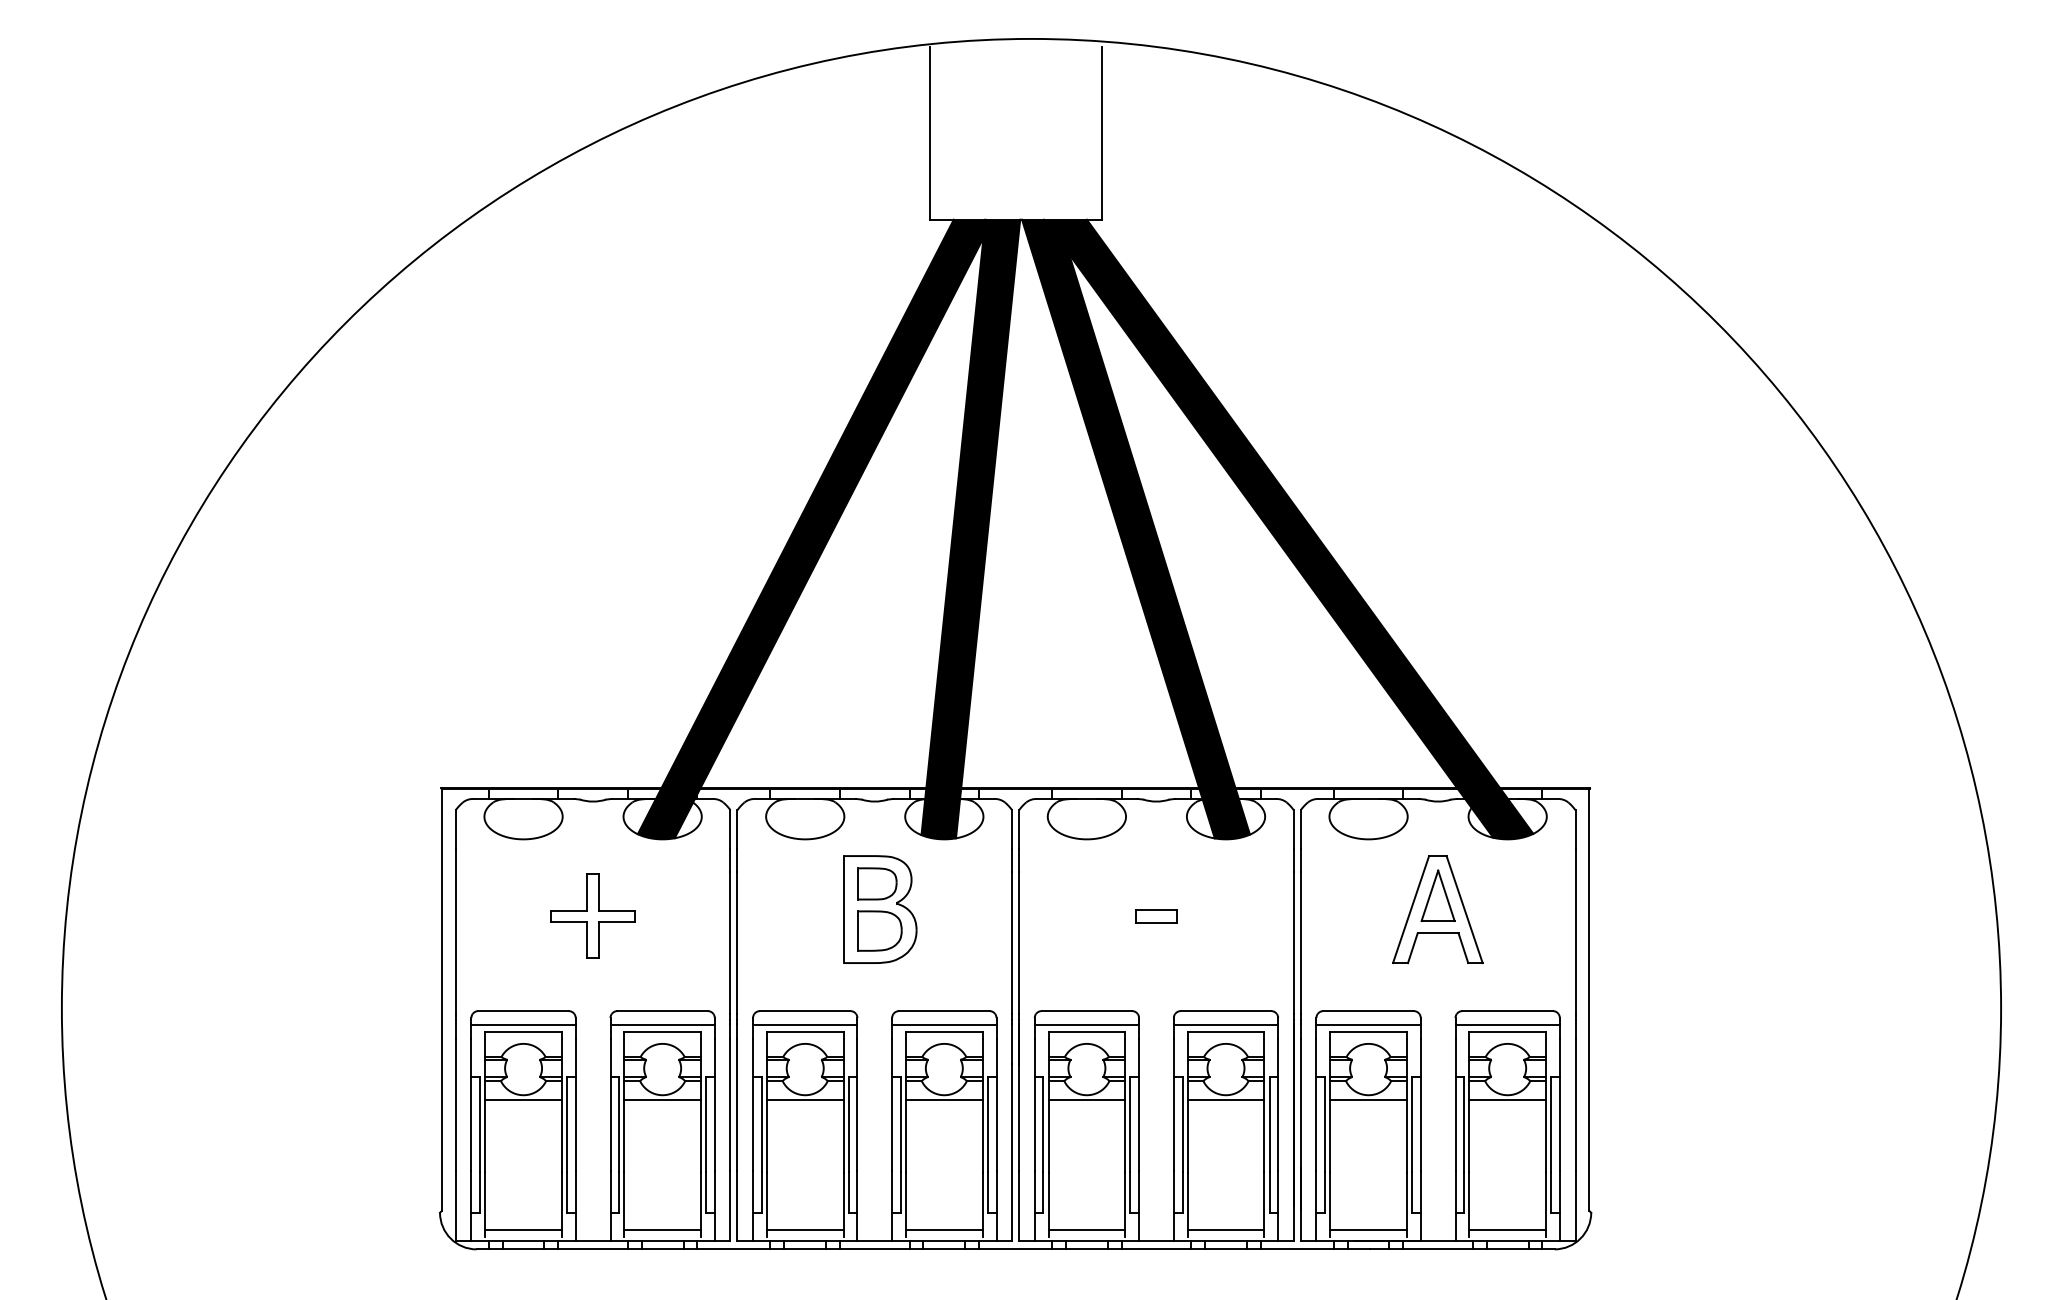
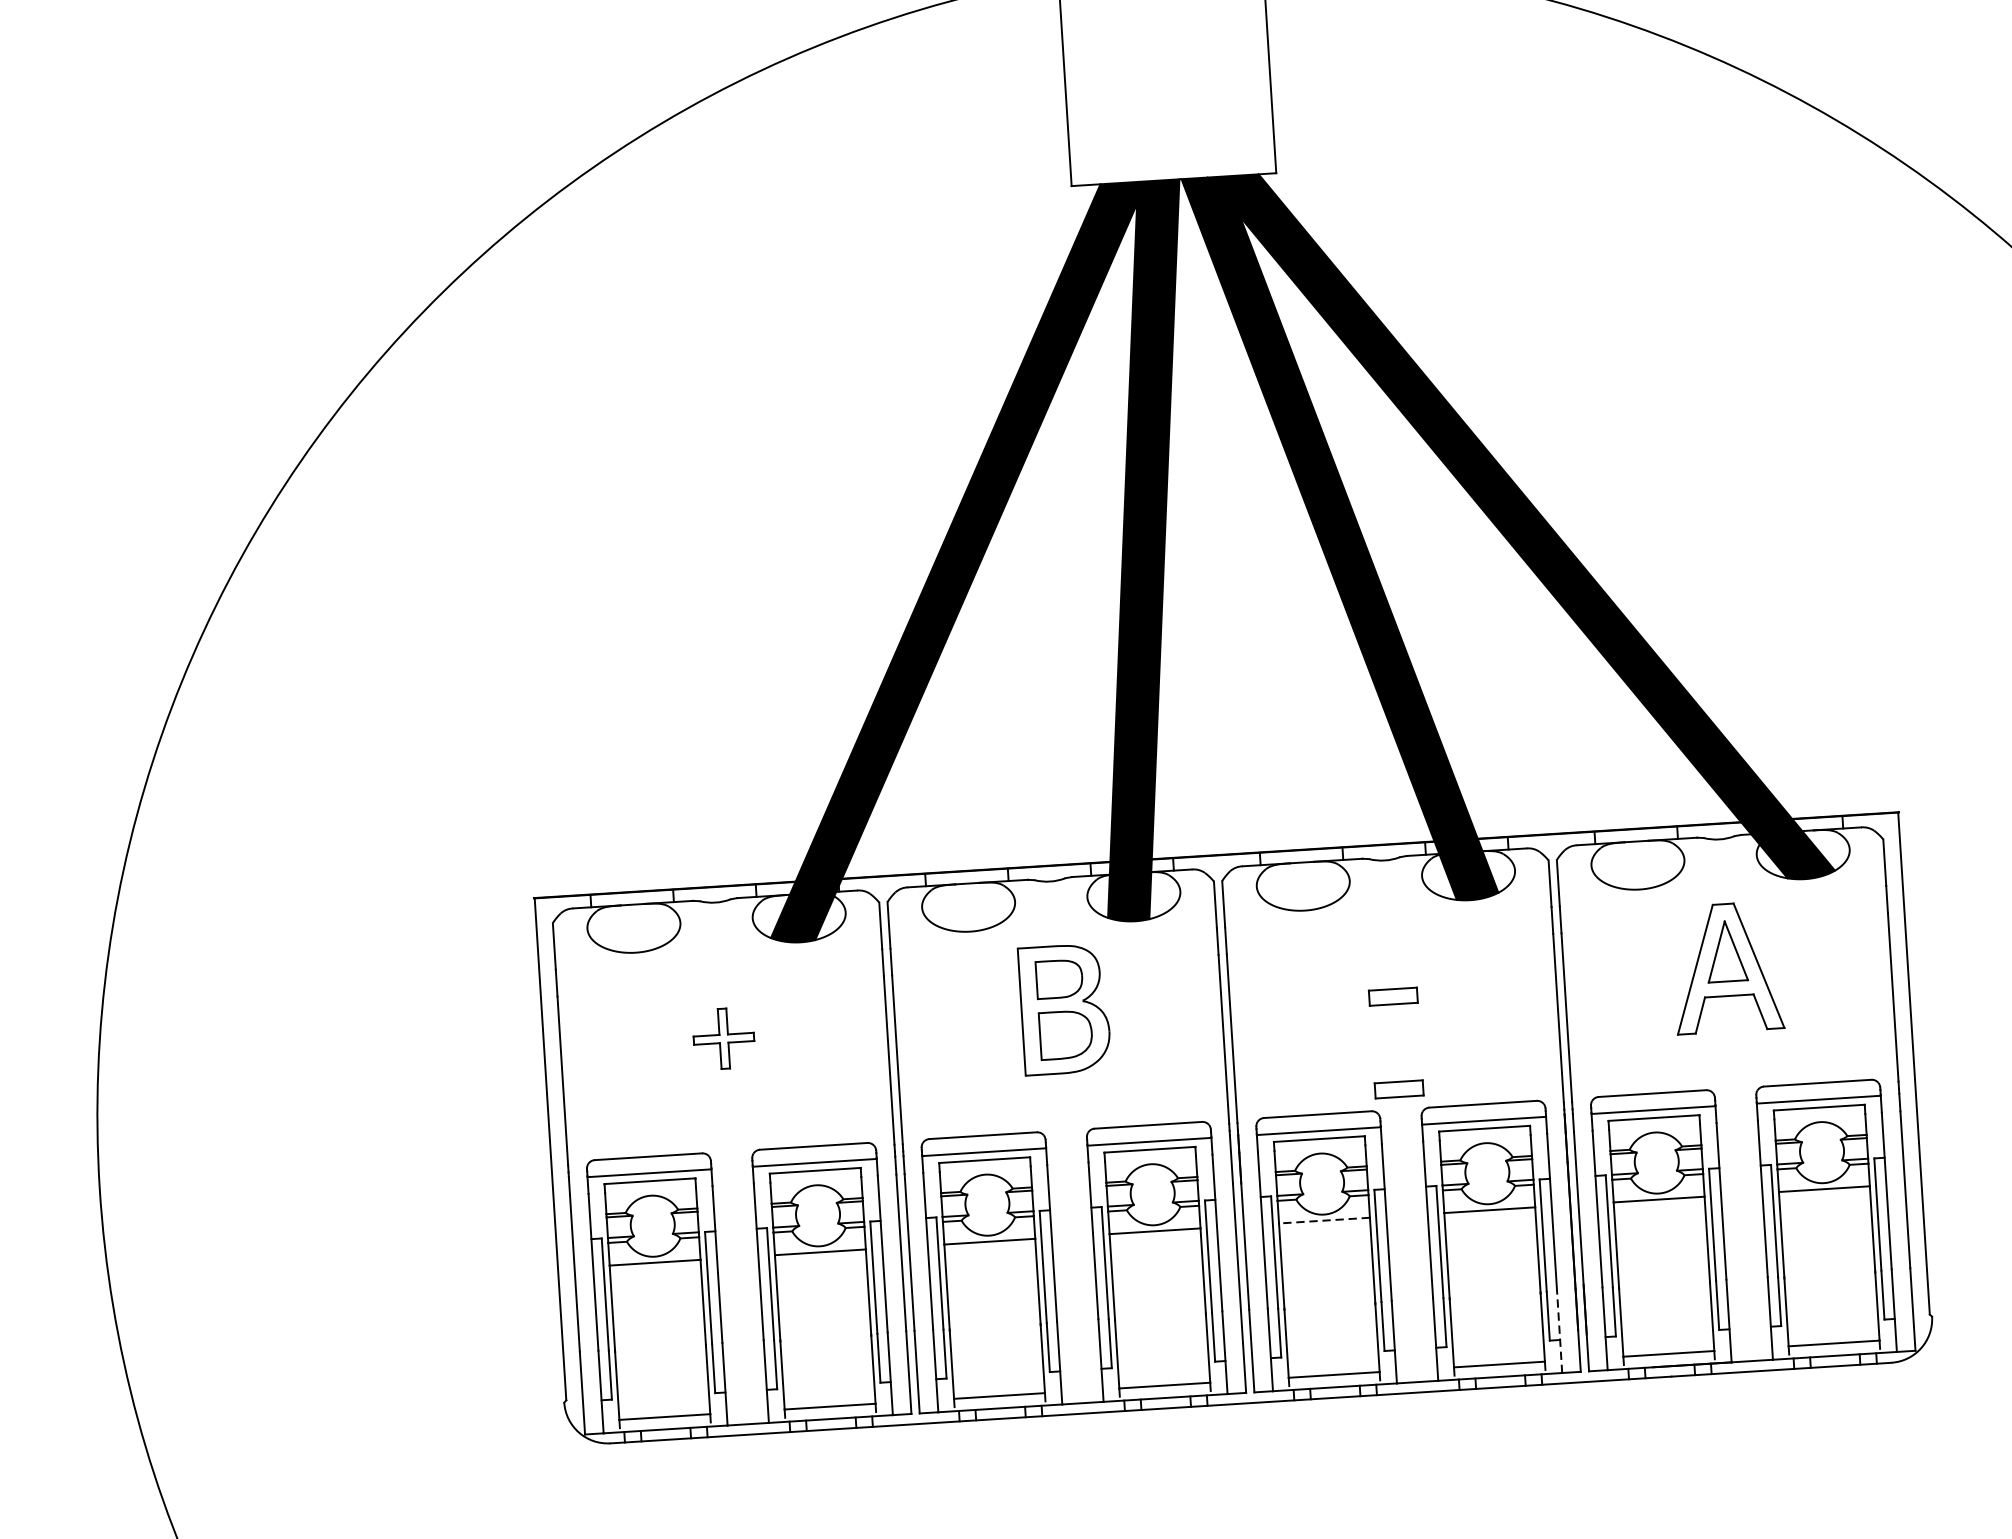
part: (592, 915) -> (723, 1038), size x0.6
part: (1156, 994) -> (1399, 1089), added
line: (1086, 1100) -> (1324, 1220), solid -> dashed
line: (1278, 1205) -> (1559, 1331), solid -> dashed

